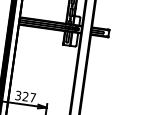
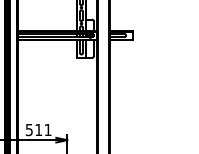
text: (25, 96) -> (38, 129), 327 -> 511

